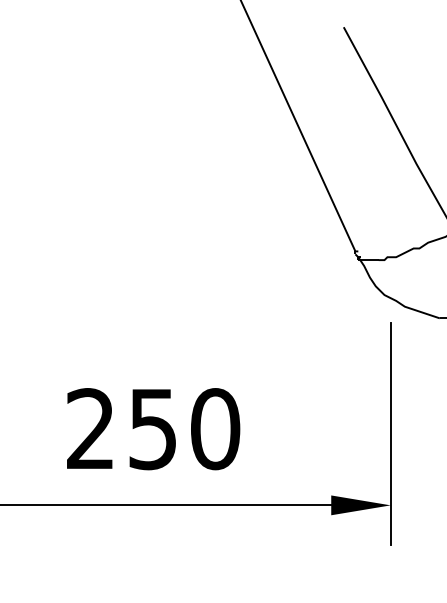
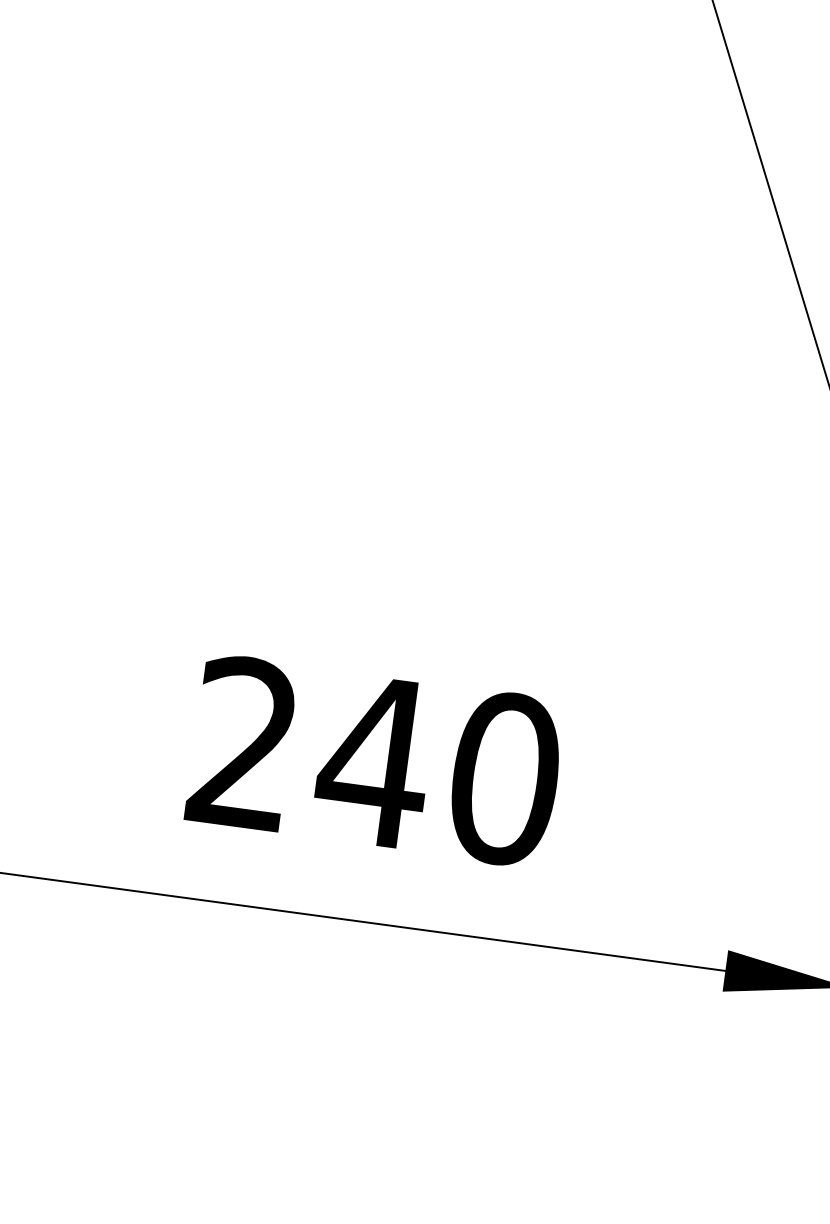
text: (152, 429) -> (373, 761), 250 -> 240

